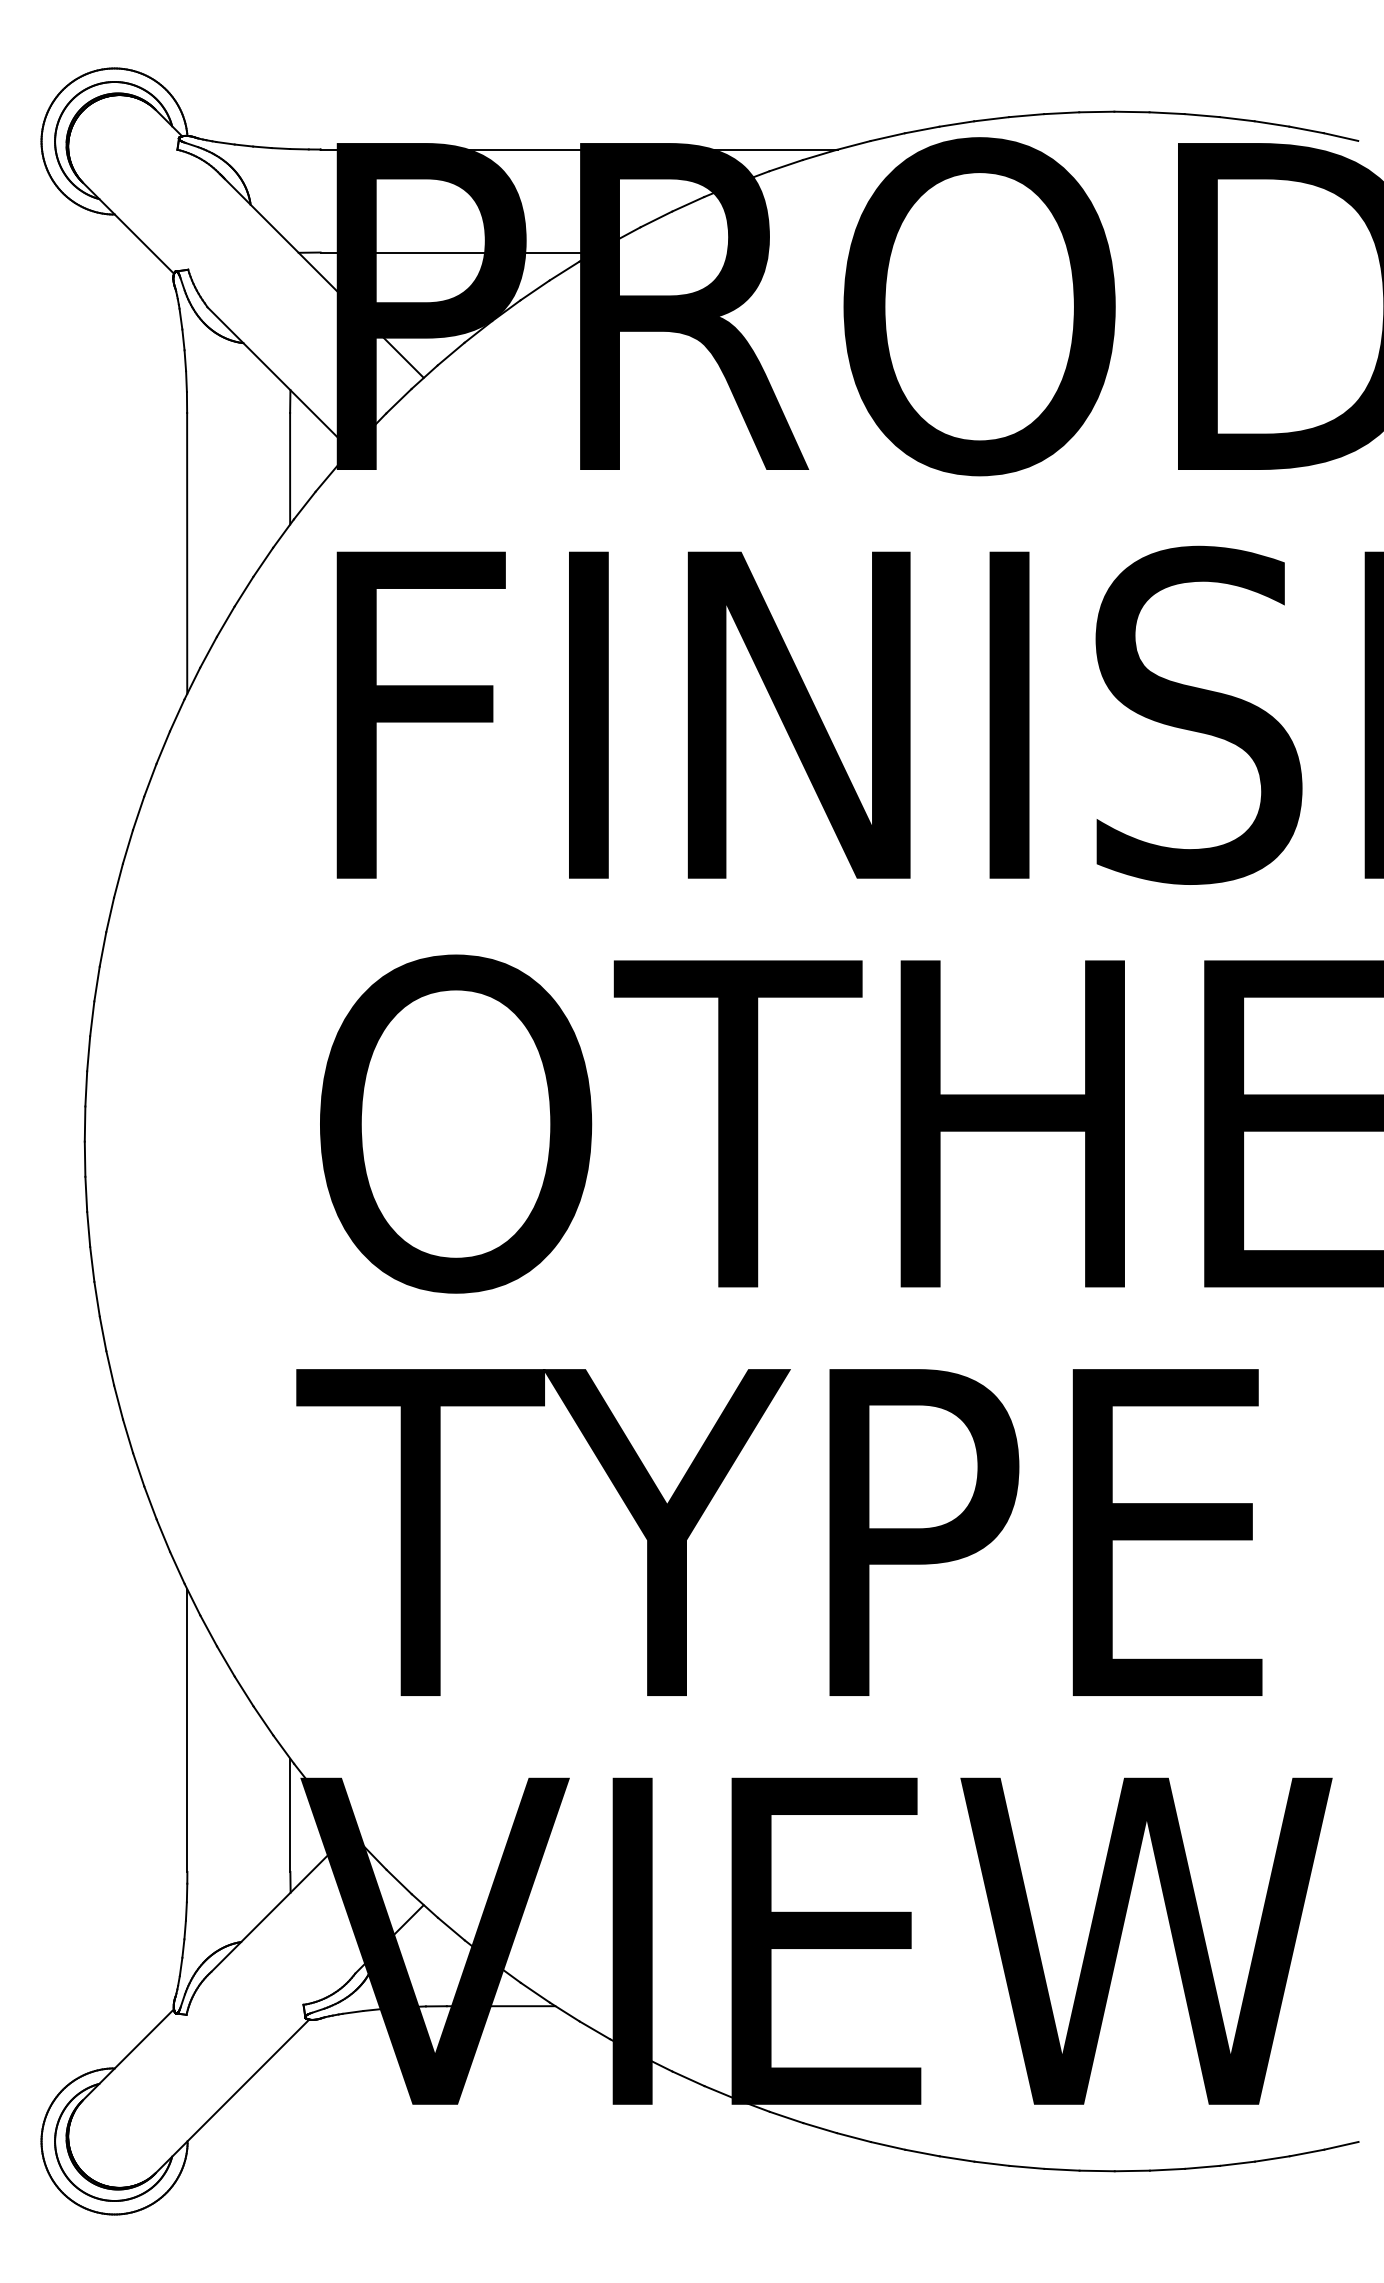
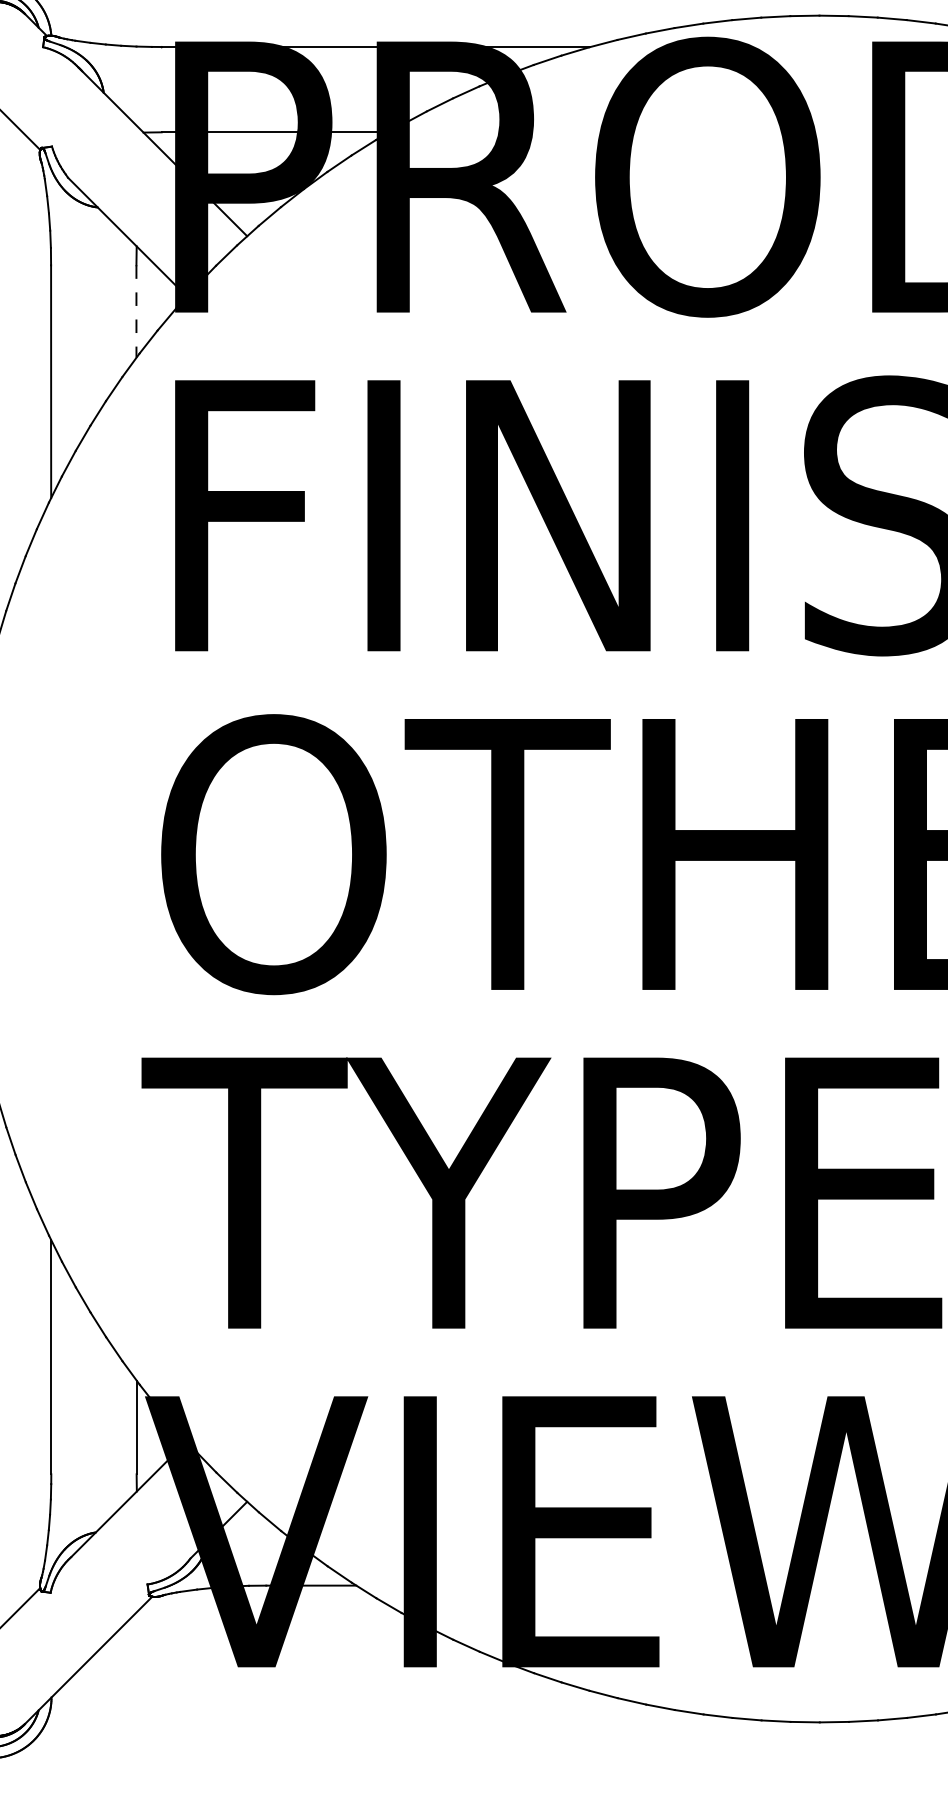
line: (290, 468) -> (136, 311), solid -> dashed

